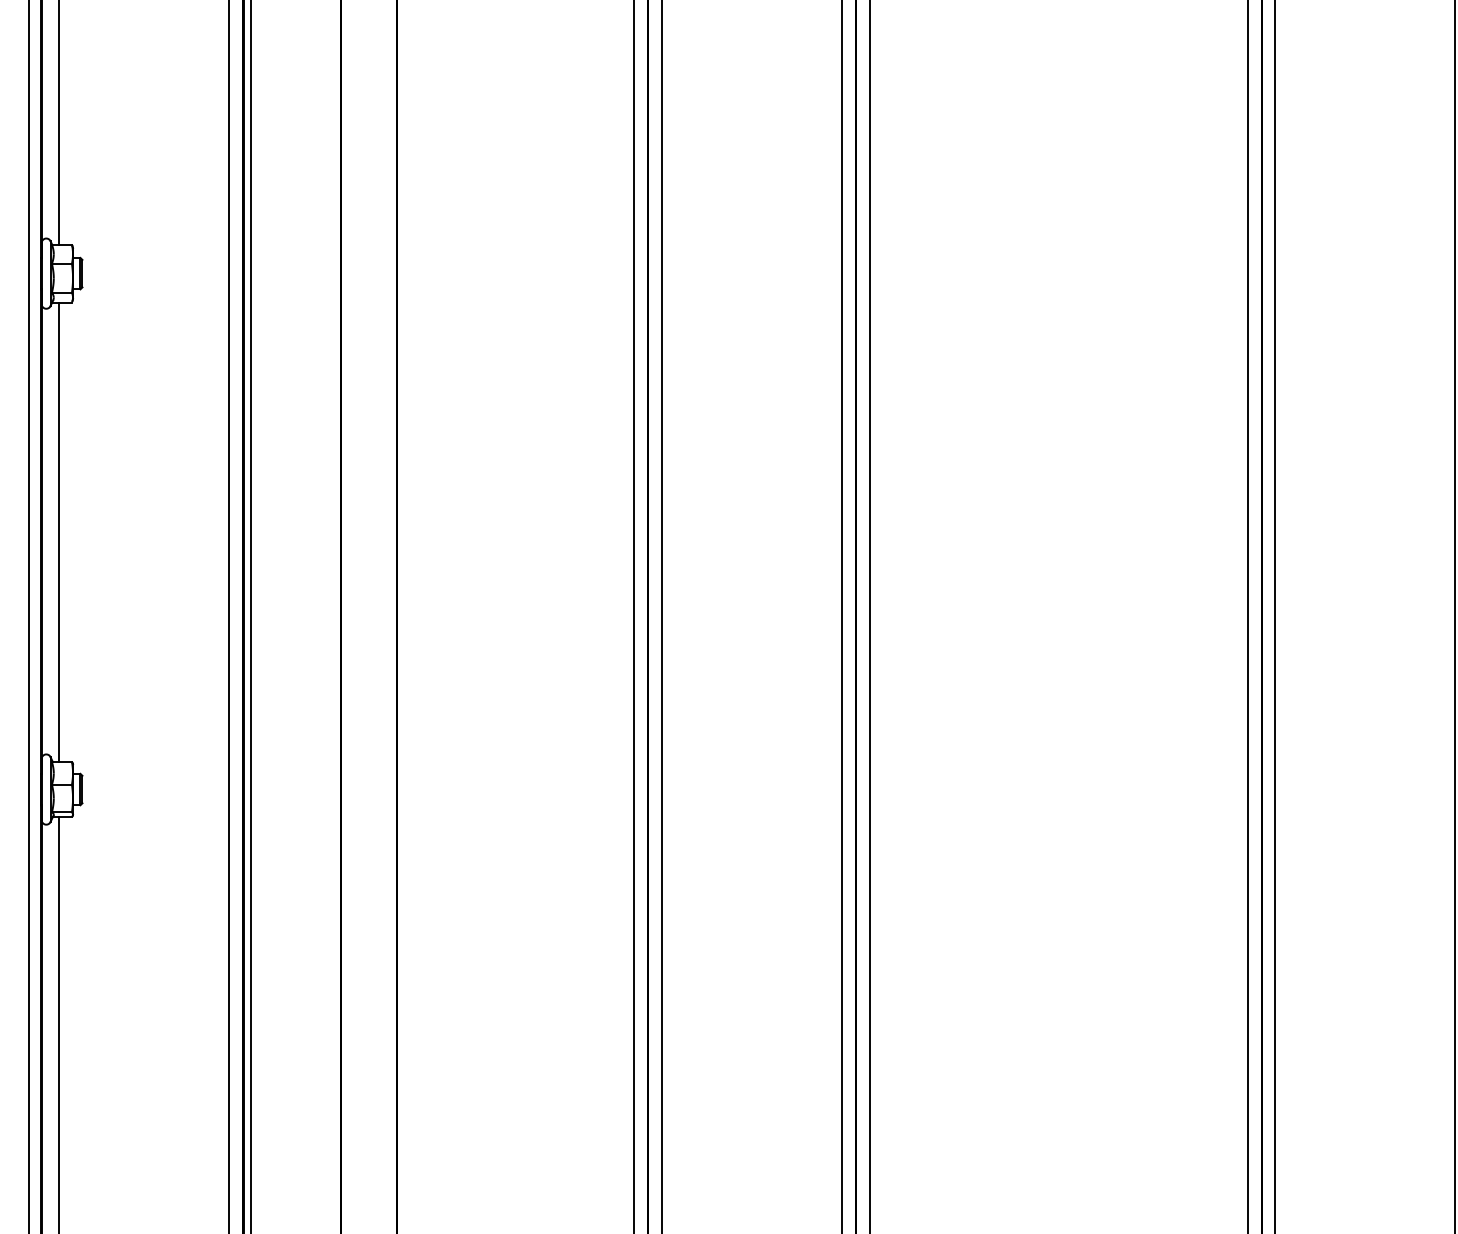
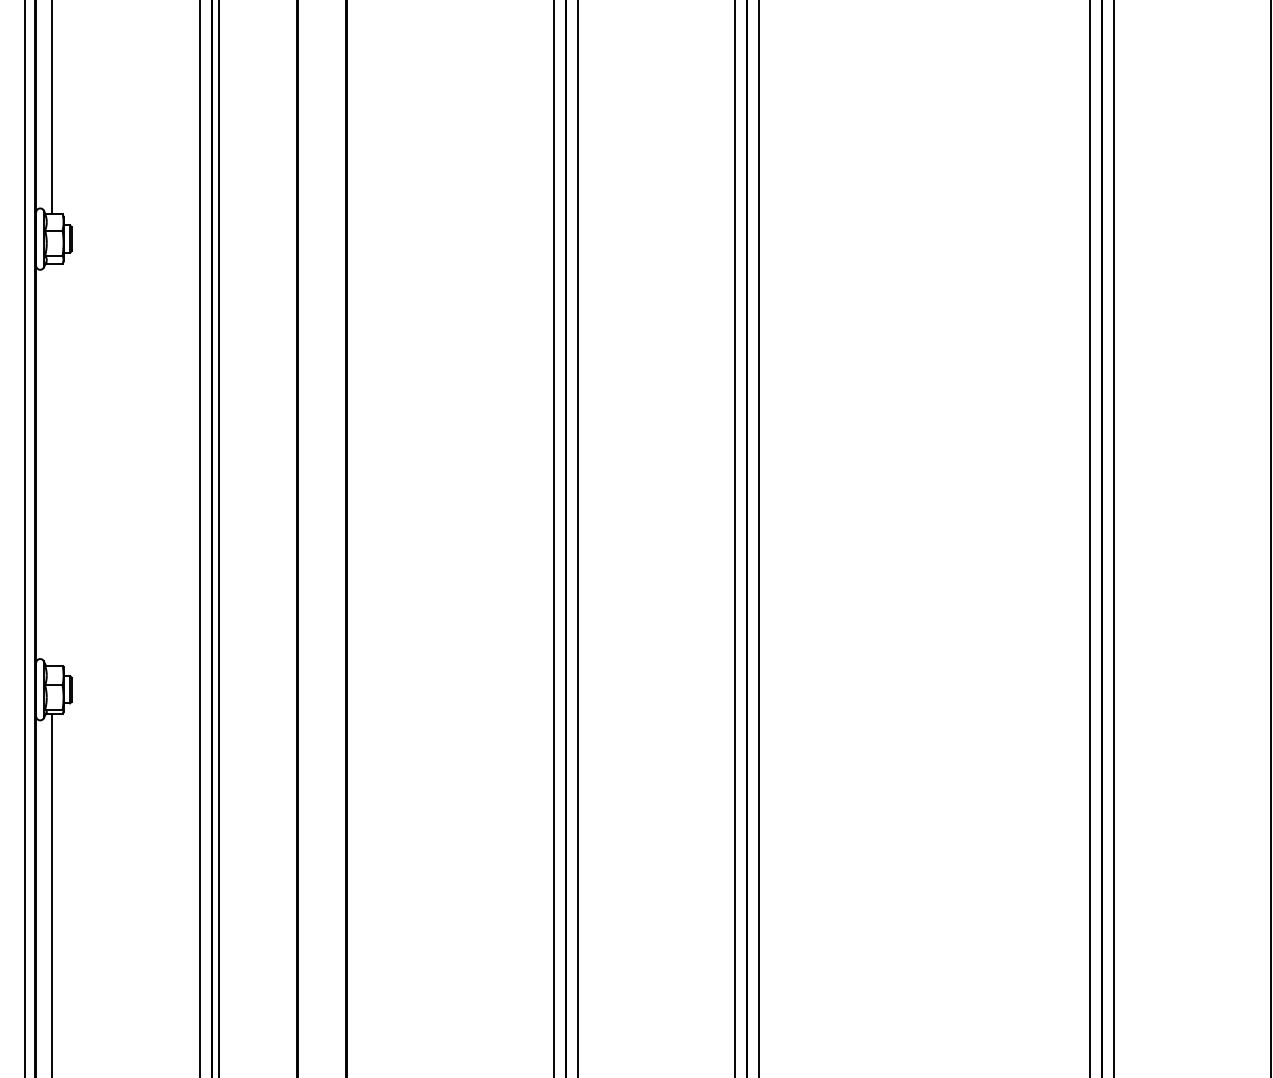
line: (59, 532) -> (51, 465), removed

